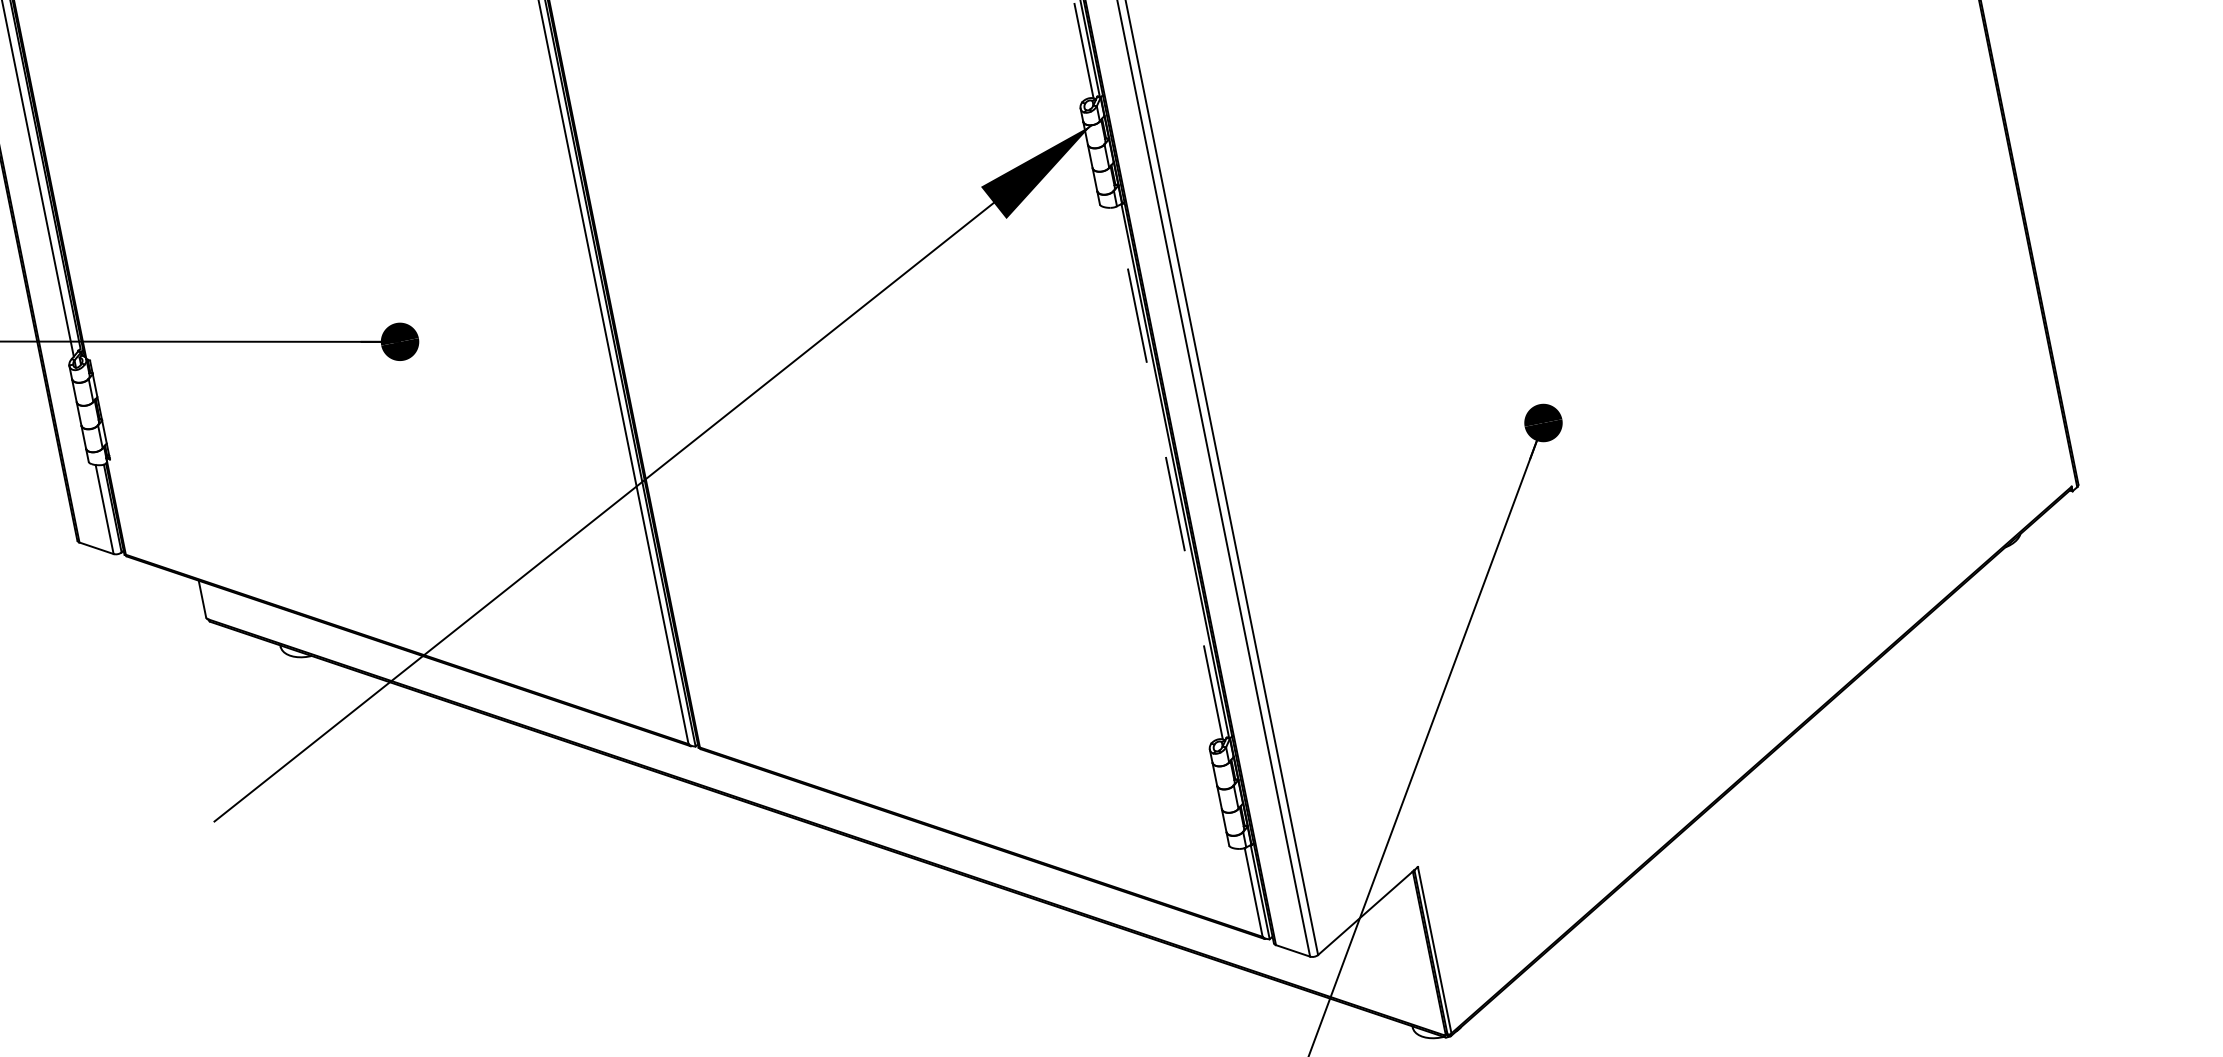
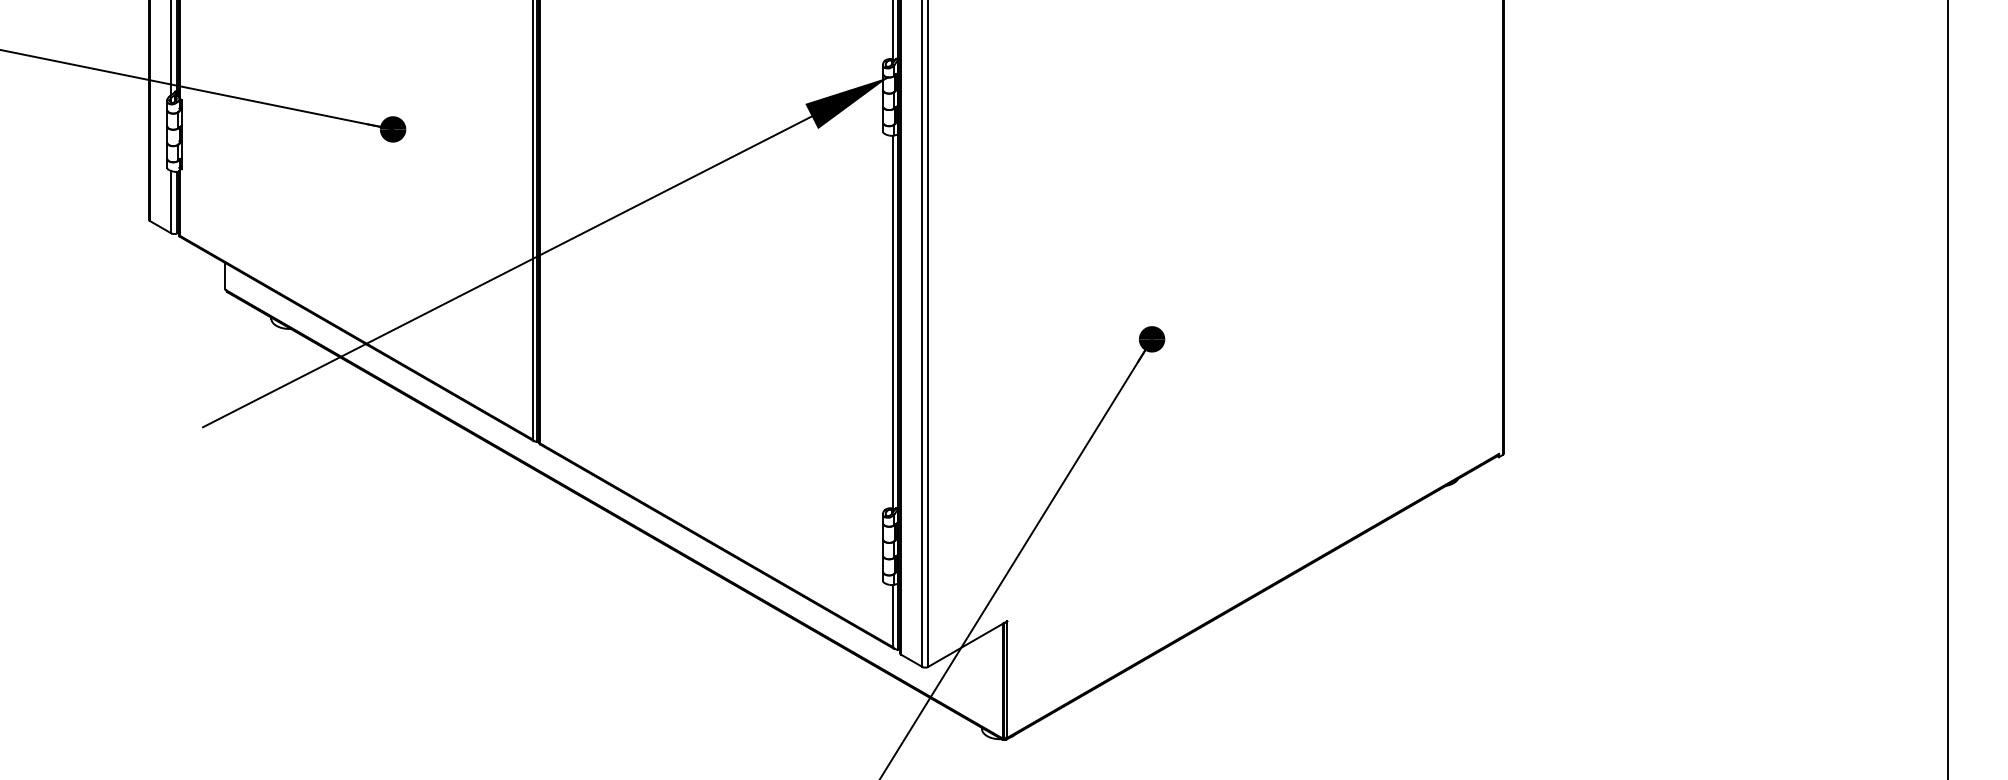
line: (1169, 473) -> (893, 322), dashed -> solid

